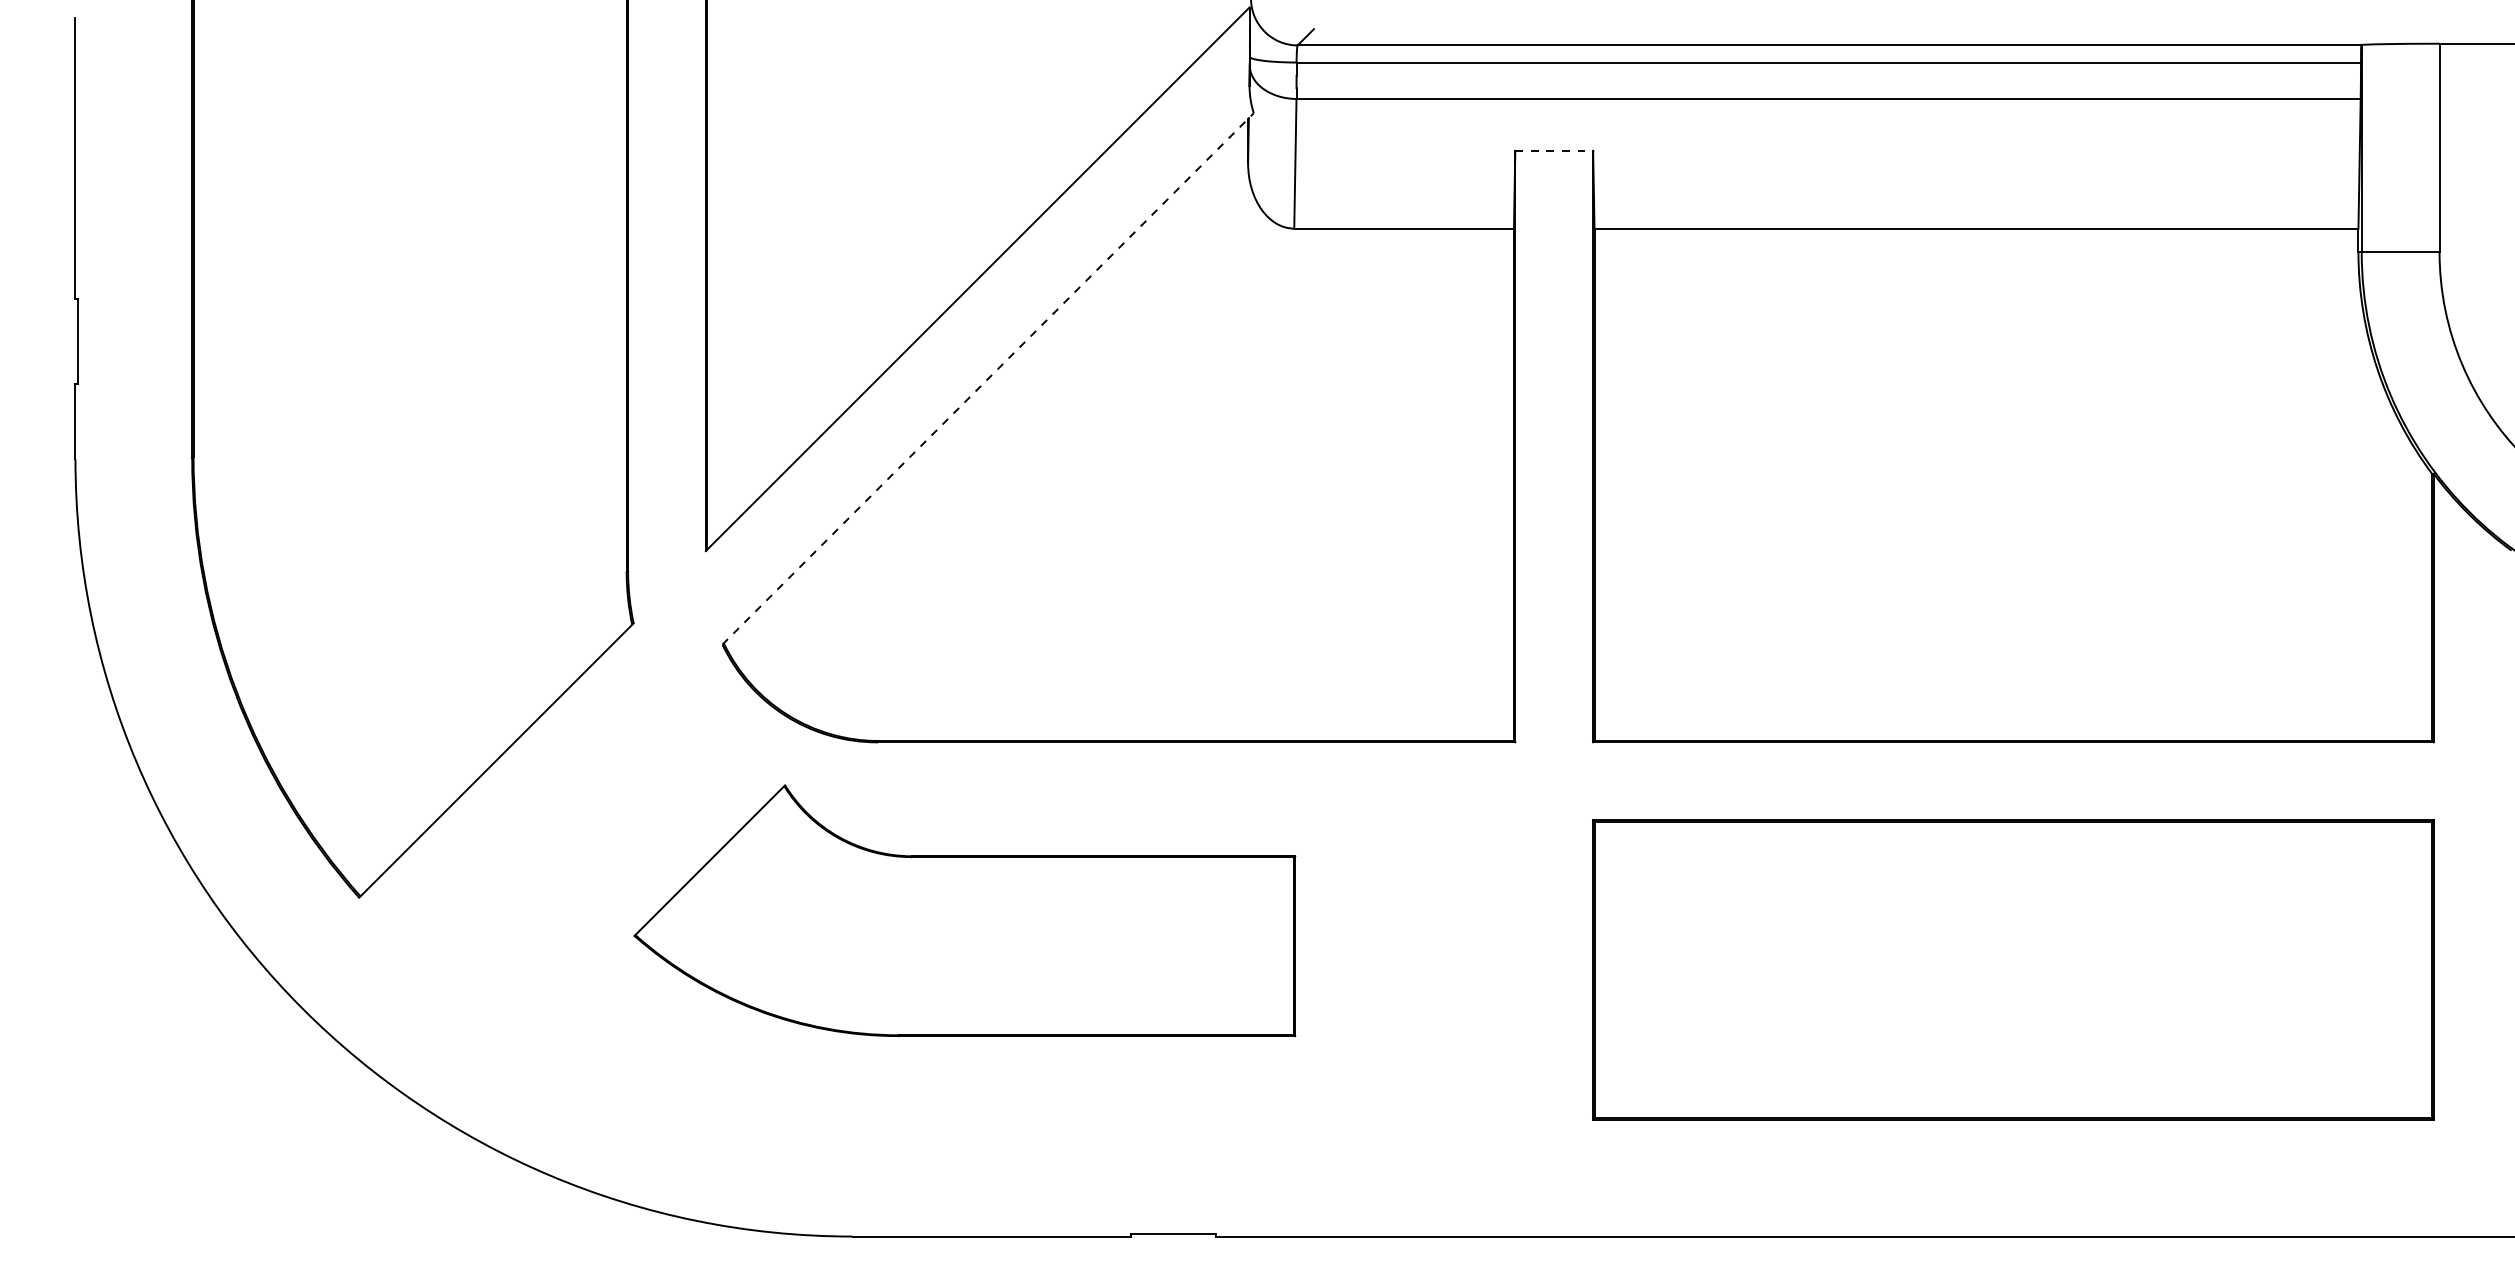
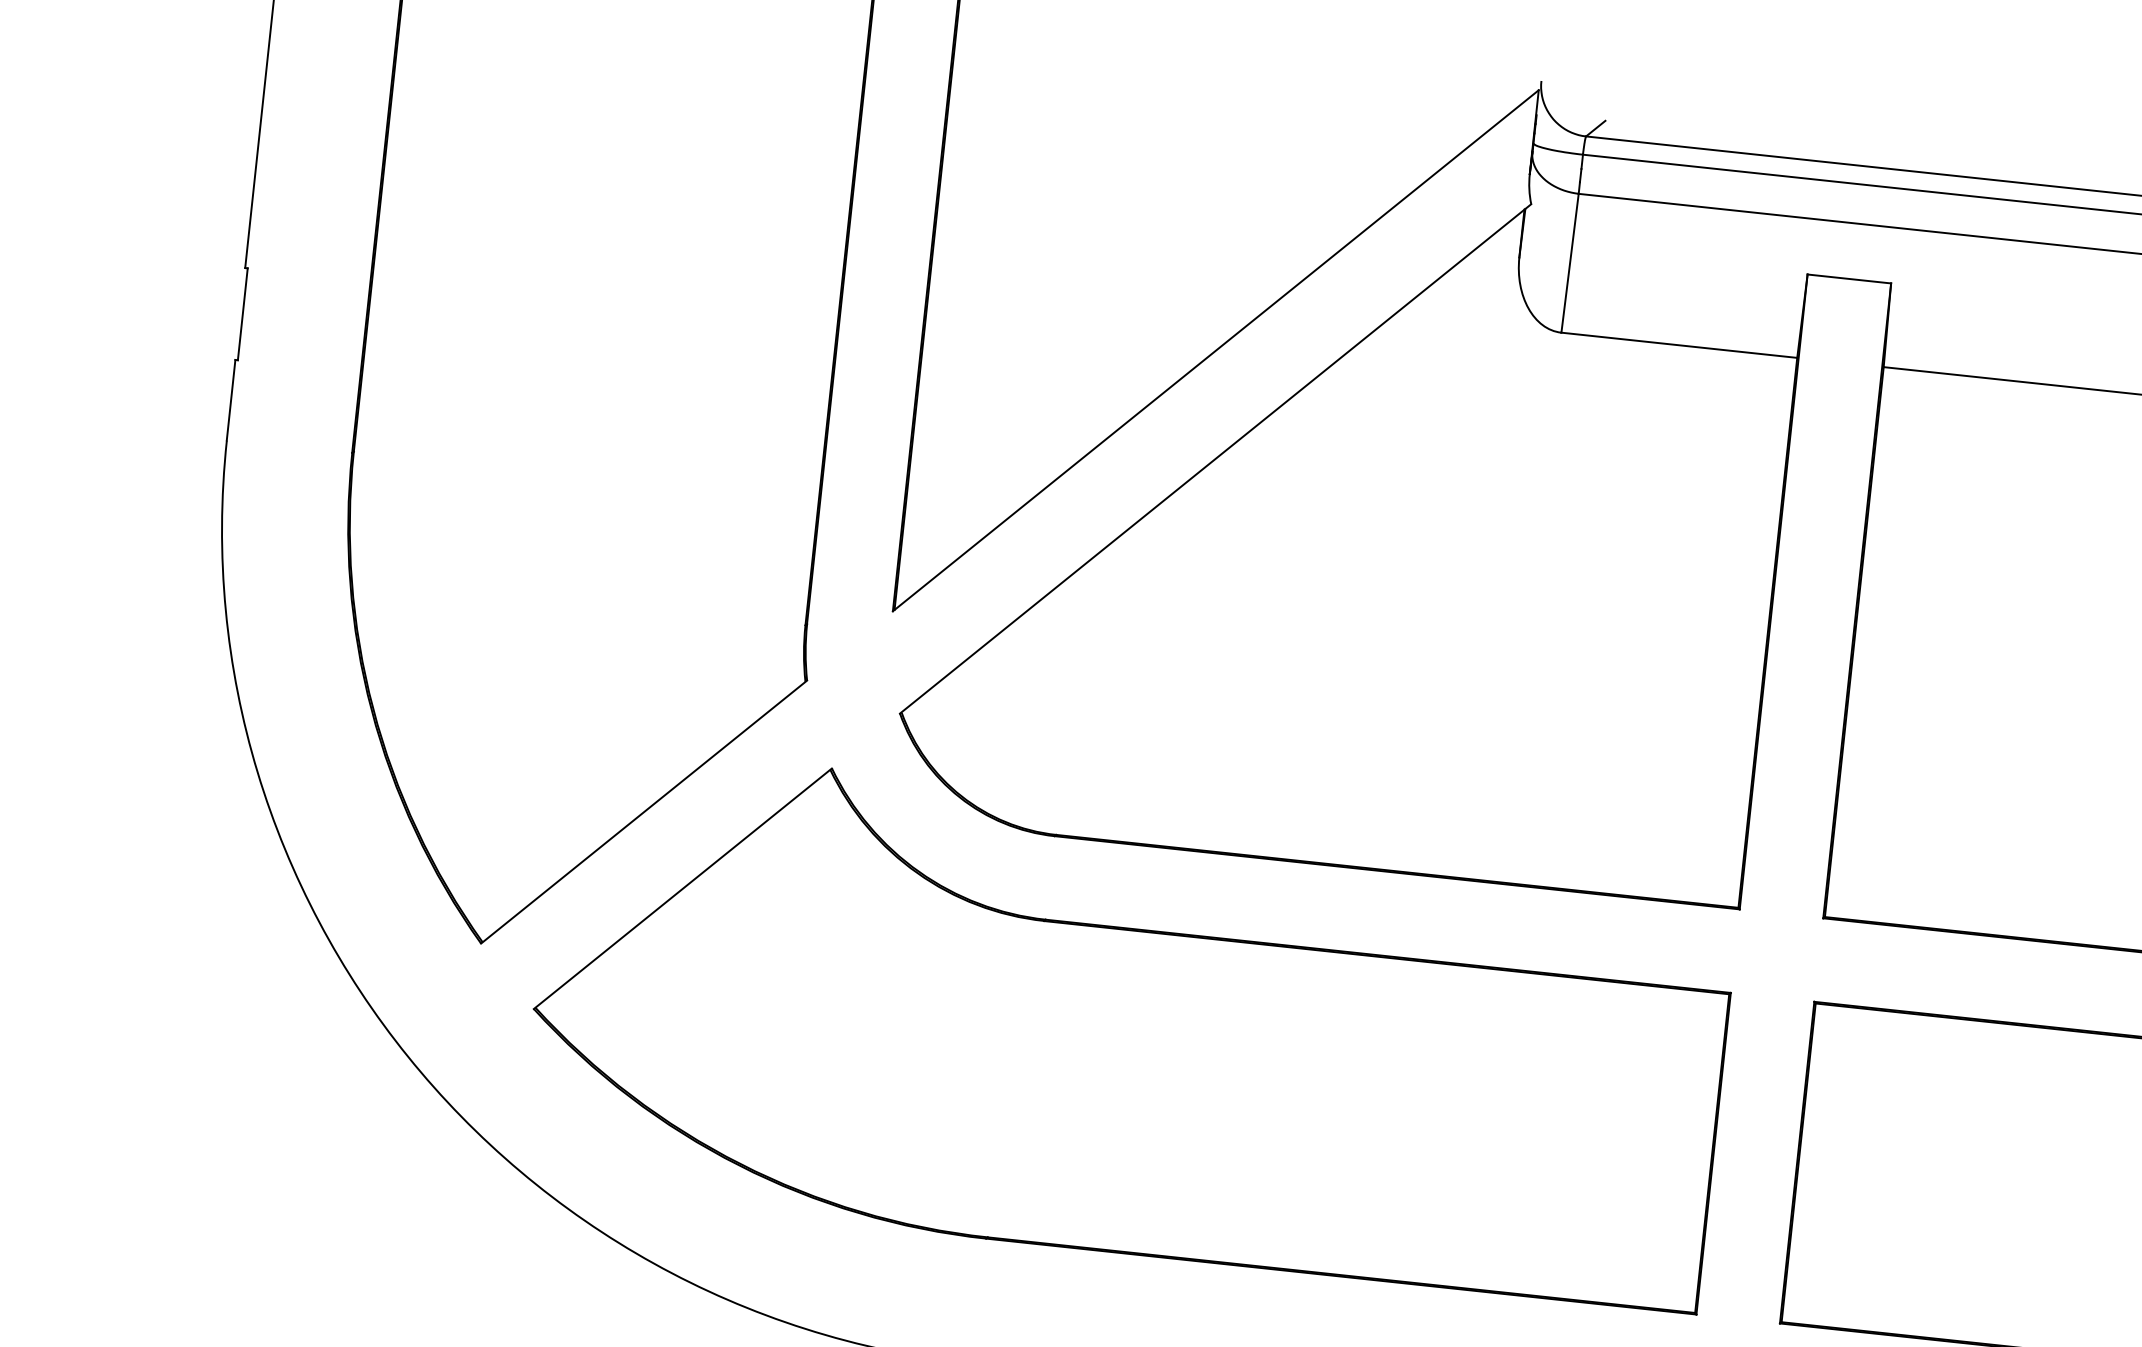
line: (1554, 150) -> (1849, 278), dashed -> solid
line: (988, 378) -> (1216, 458), dashed -> solid
part: (964, 910) -> (1129, 1026), size x1.67

